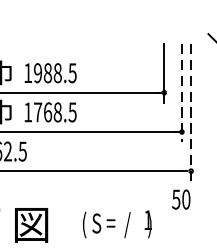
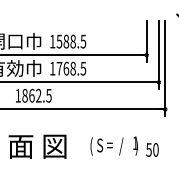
text: (38, 73) -> (59, 41), 1988.5 -> 1588.5
line: (181, 93) -> (158, 55), dashed -> solid
line: (191, 113) -> (165, 69), dashed -> solid
text: (181, 198) -> (152, 149), moved

